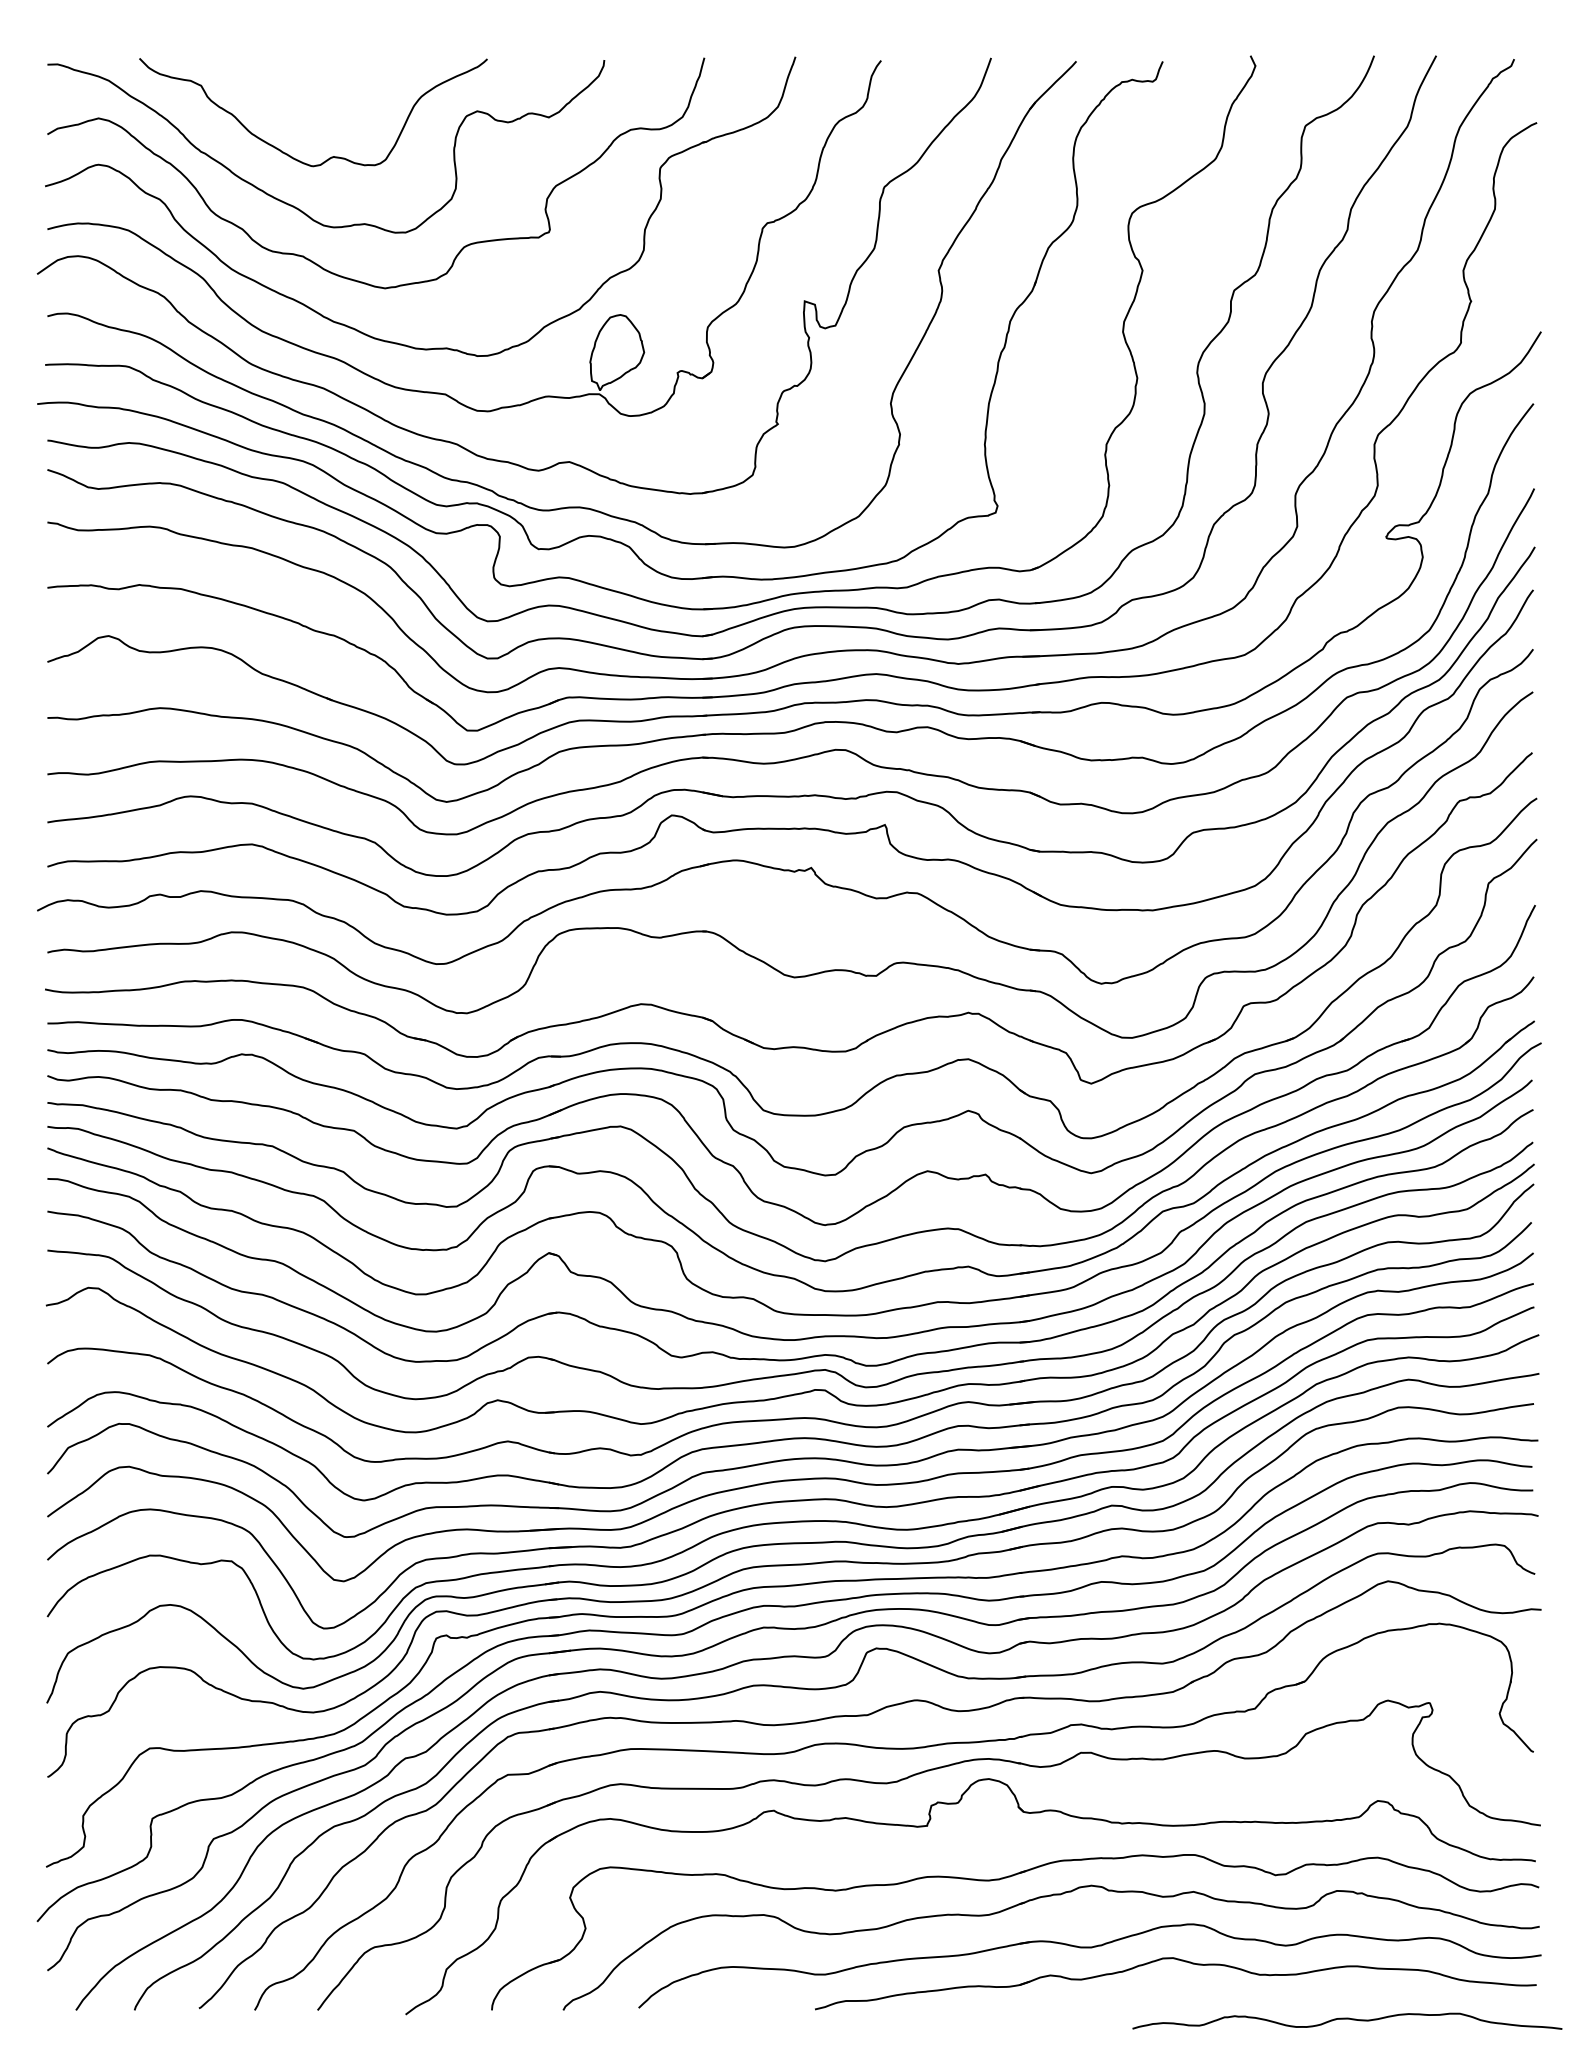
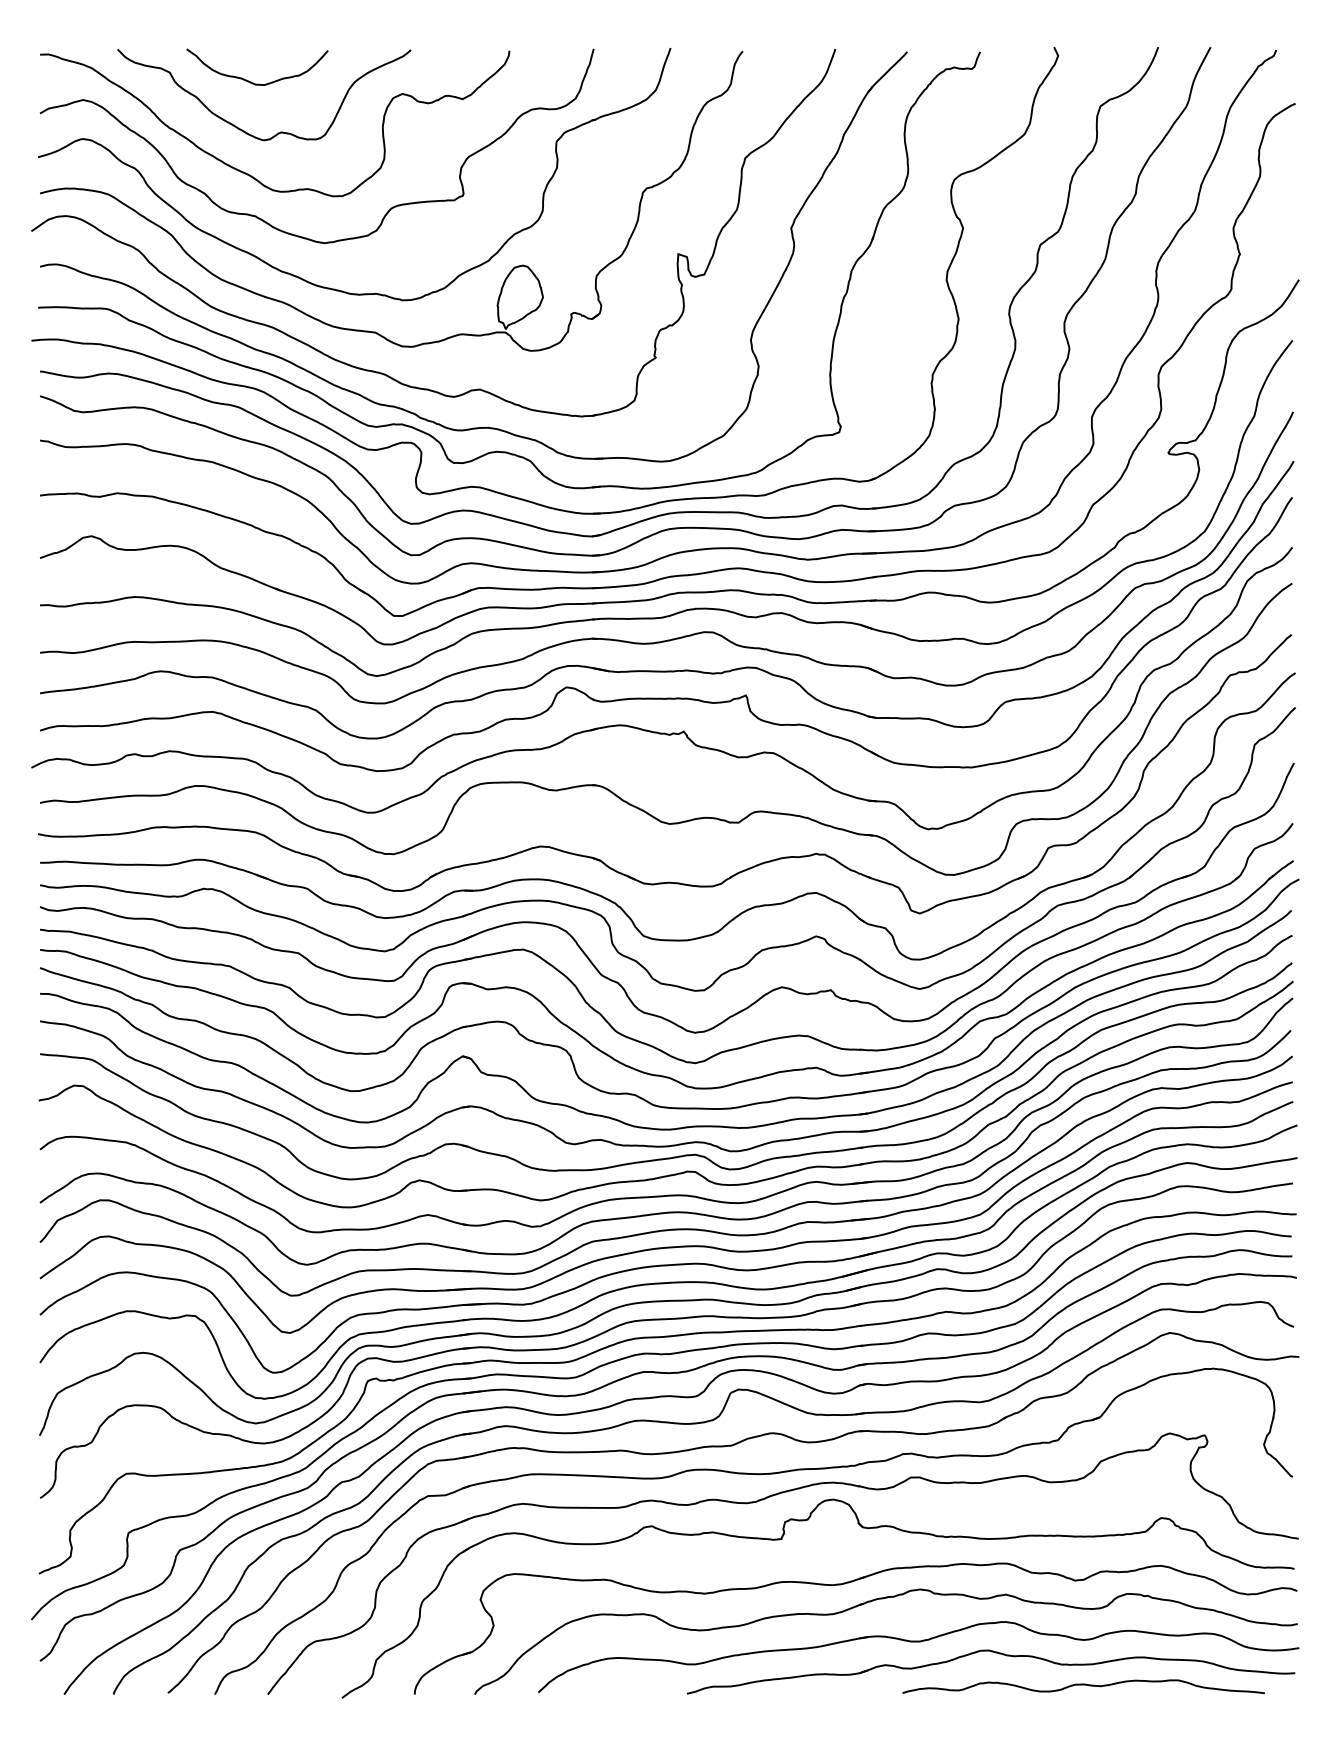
curve: (298, 96) -> (251, 81), added
curve: (1347, 2019) -> (1083, 1685), moved

